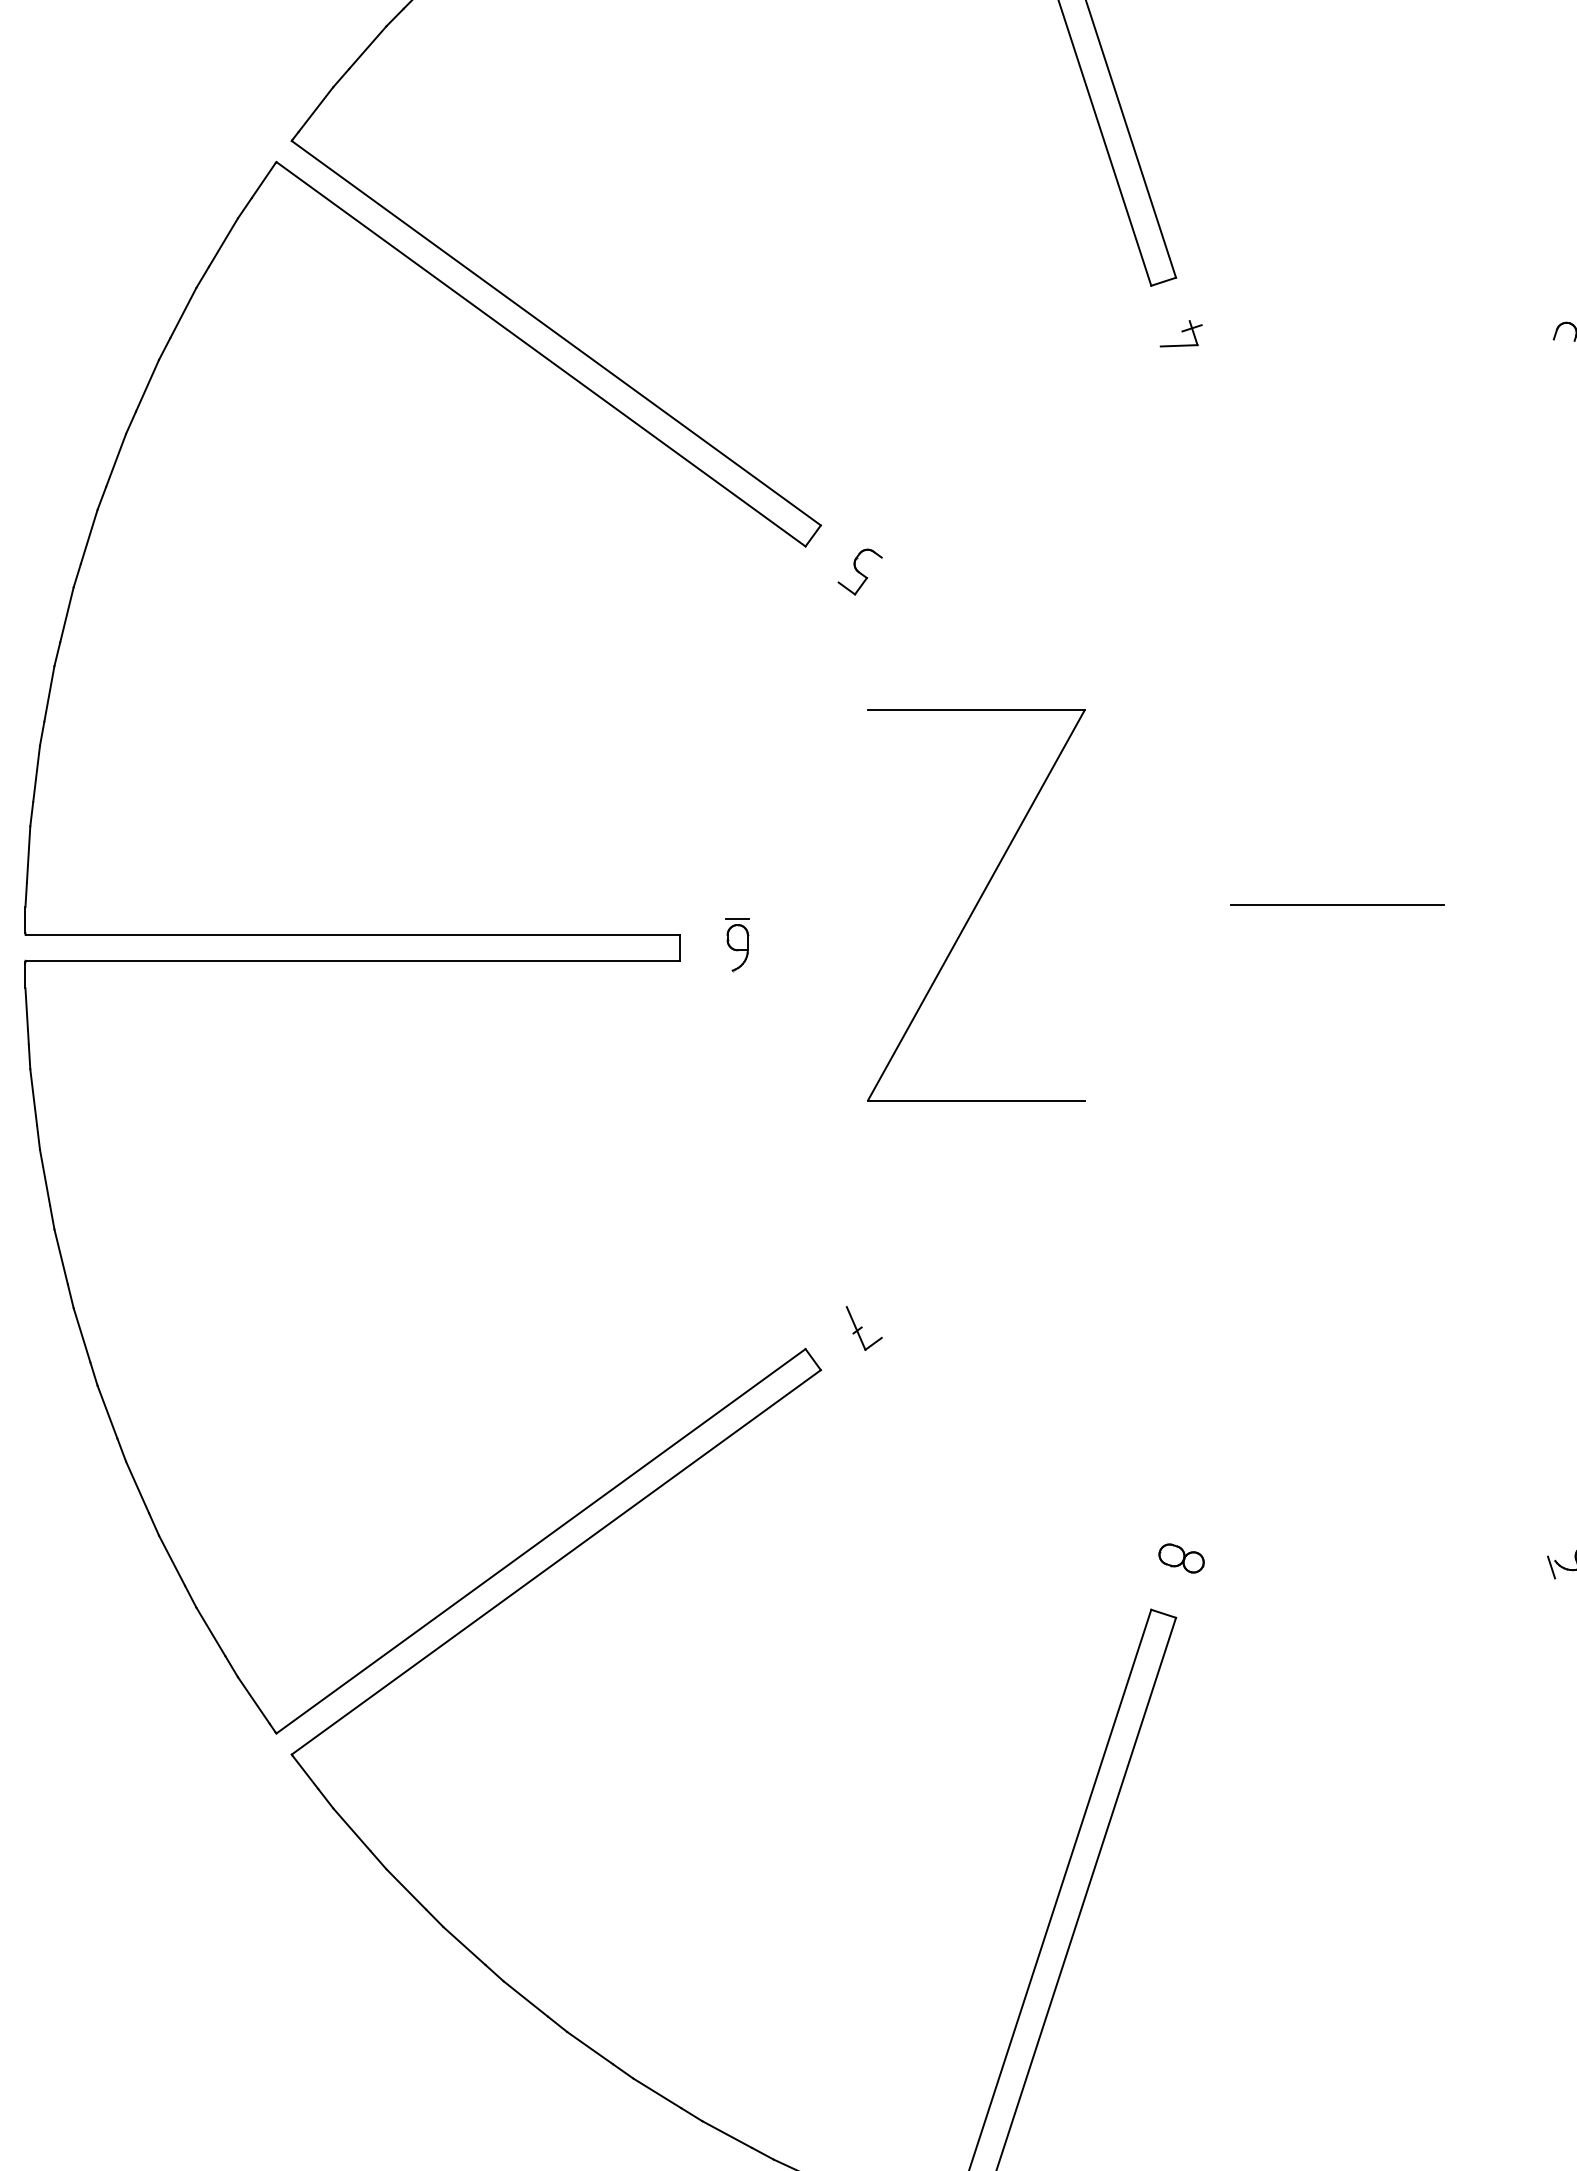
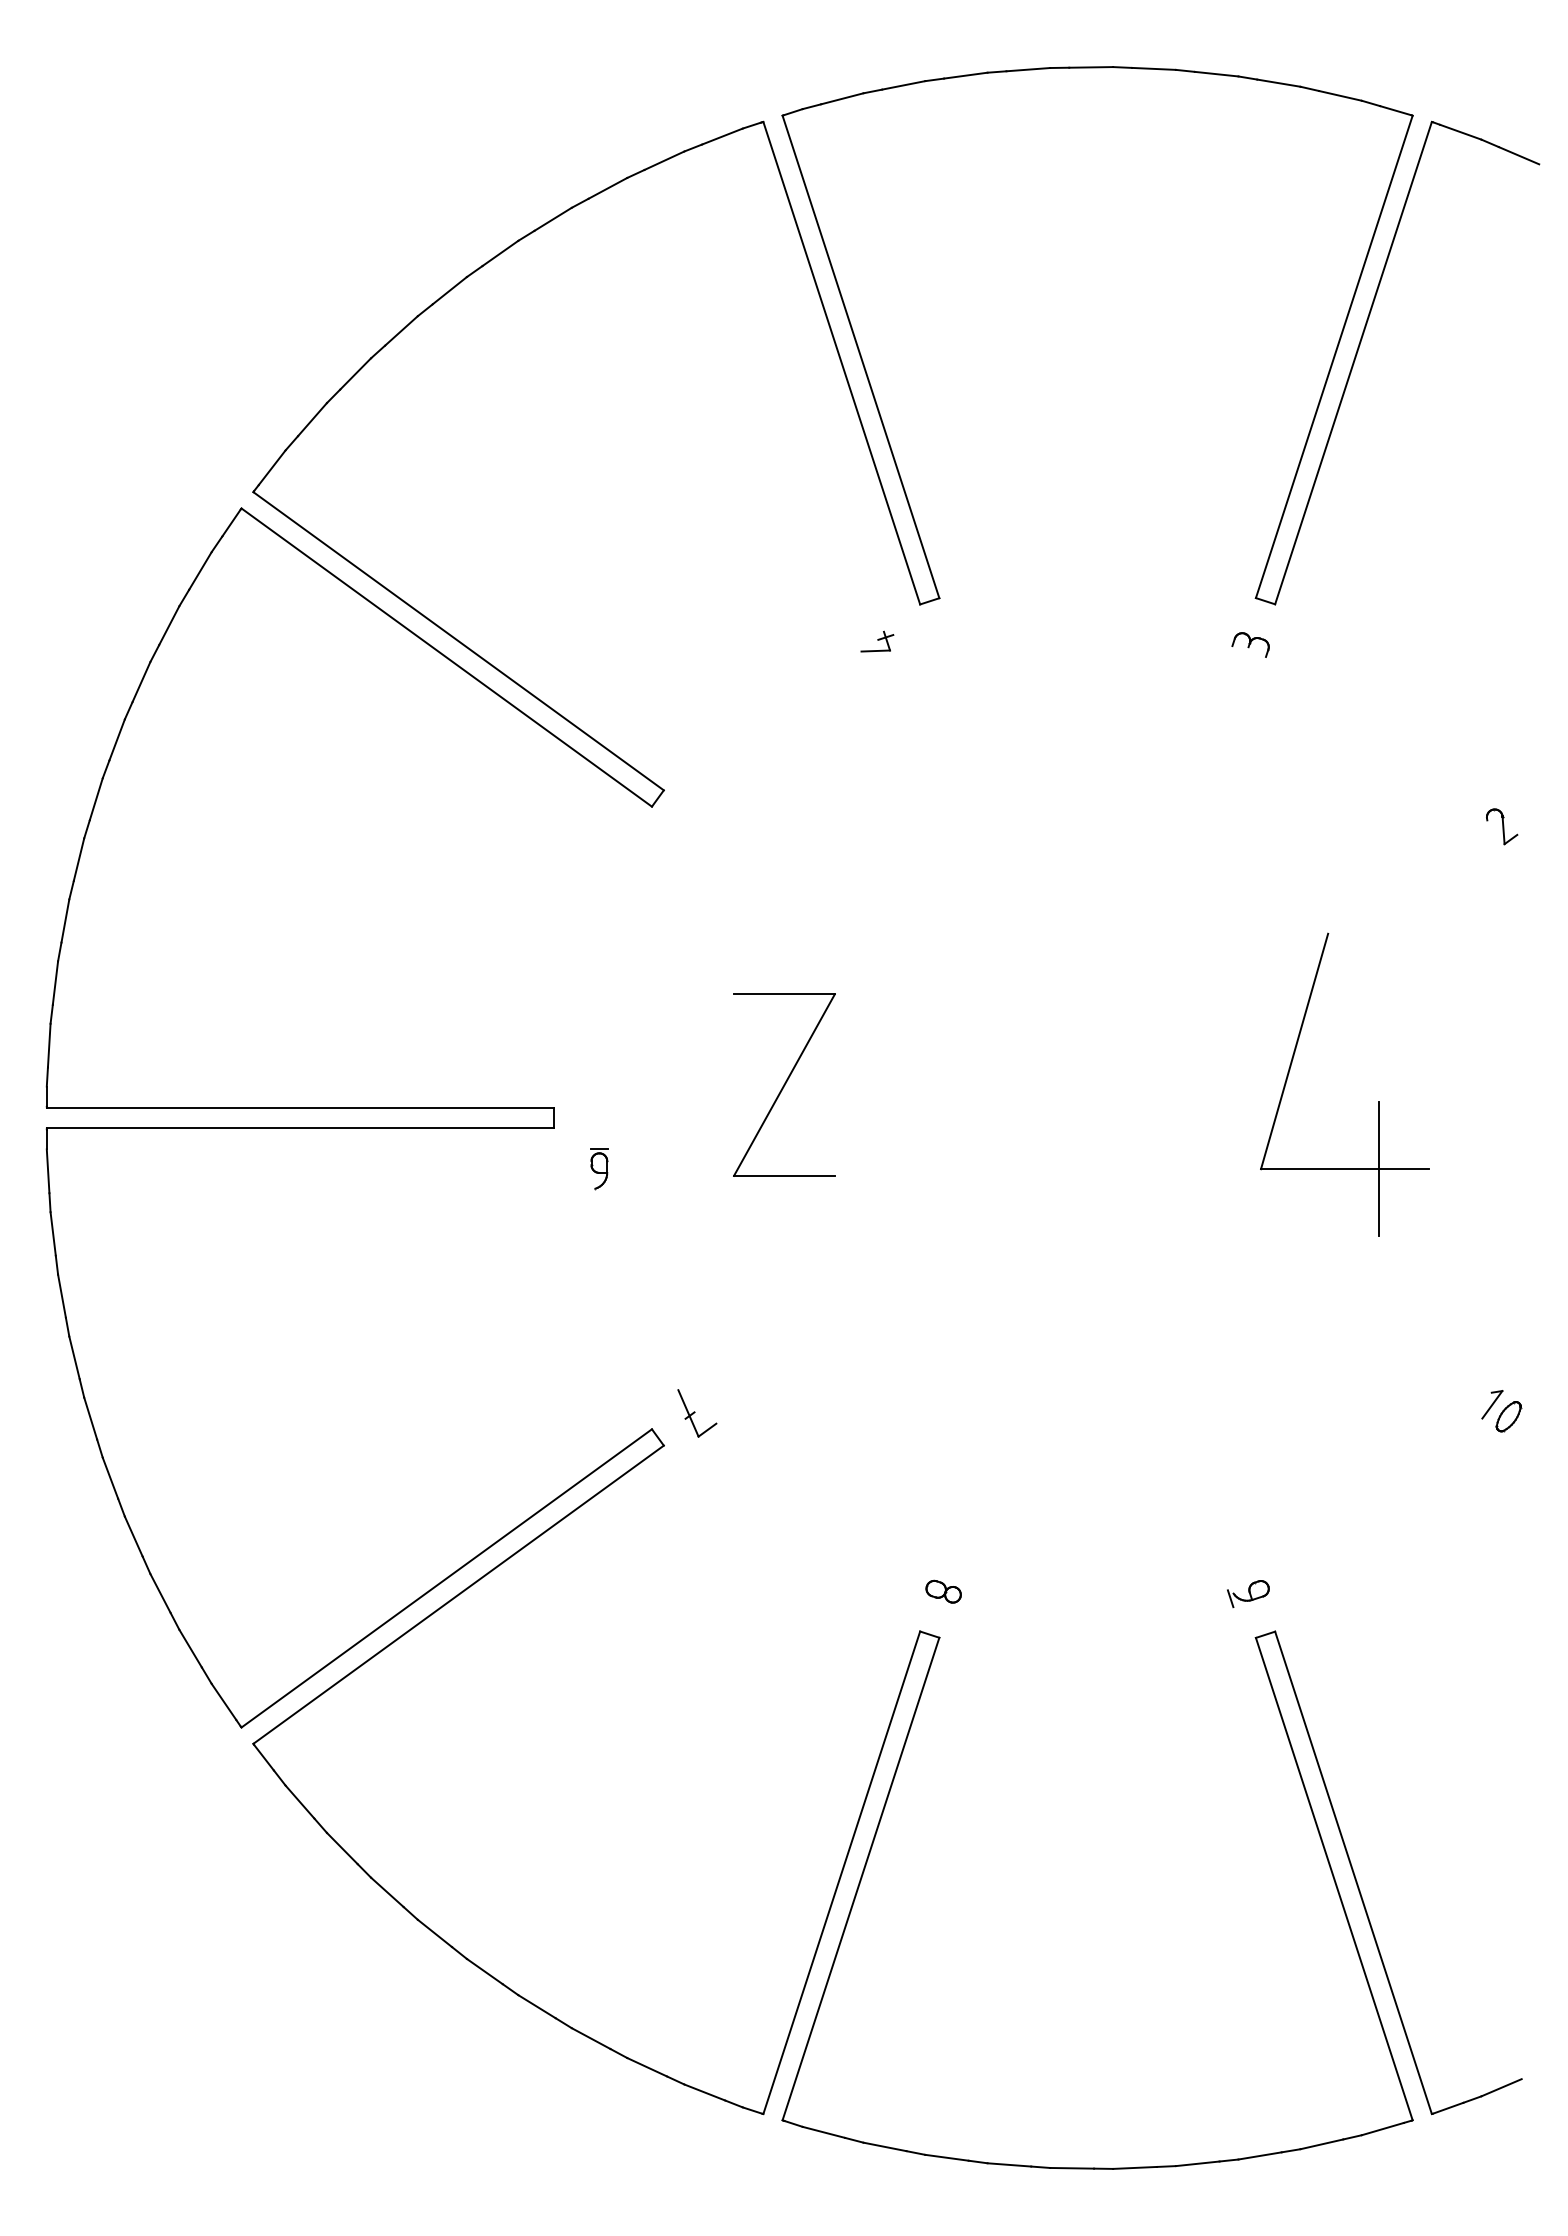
part: (1181, 333) -> (877, 641), moved
part: (860, 572) -> (694, 826), removed
part: (976, 904) -> (784, 1084), size x0.6
line: (1337, 905) -> (1064, 1085), removed
part: (737, 945) -> (599, 1169), moved
part: (864, 1327) -> (697, 1412), size x1.4

